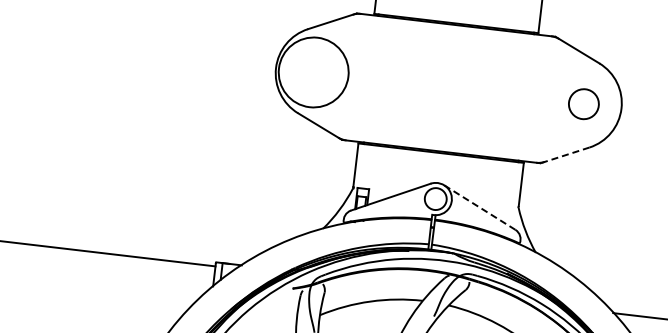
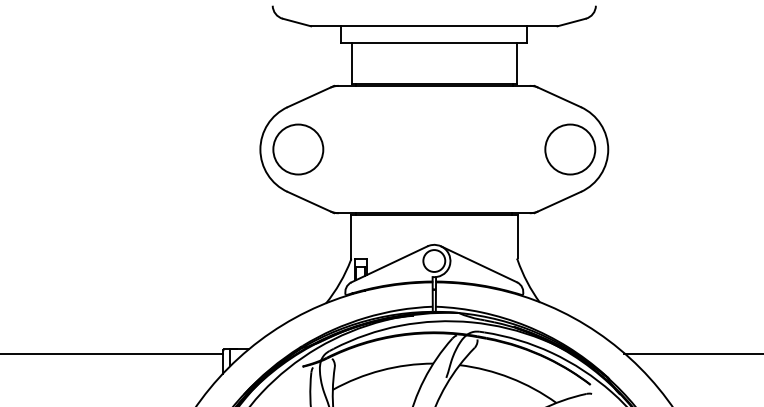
circle: (313, 72) -> (298, 149), size x0.71
circle: (584, 104) -> (570, 149), size x1.67
line: (565, 155) -> (558, 202), dashed -> solid
line: (480, 207) -> (479, 264), dashed -> solid

